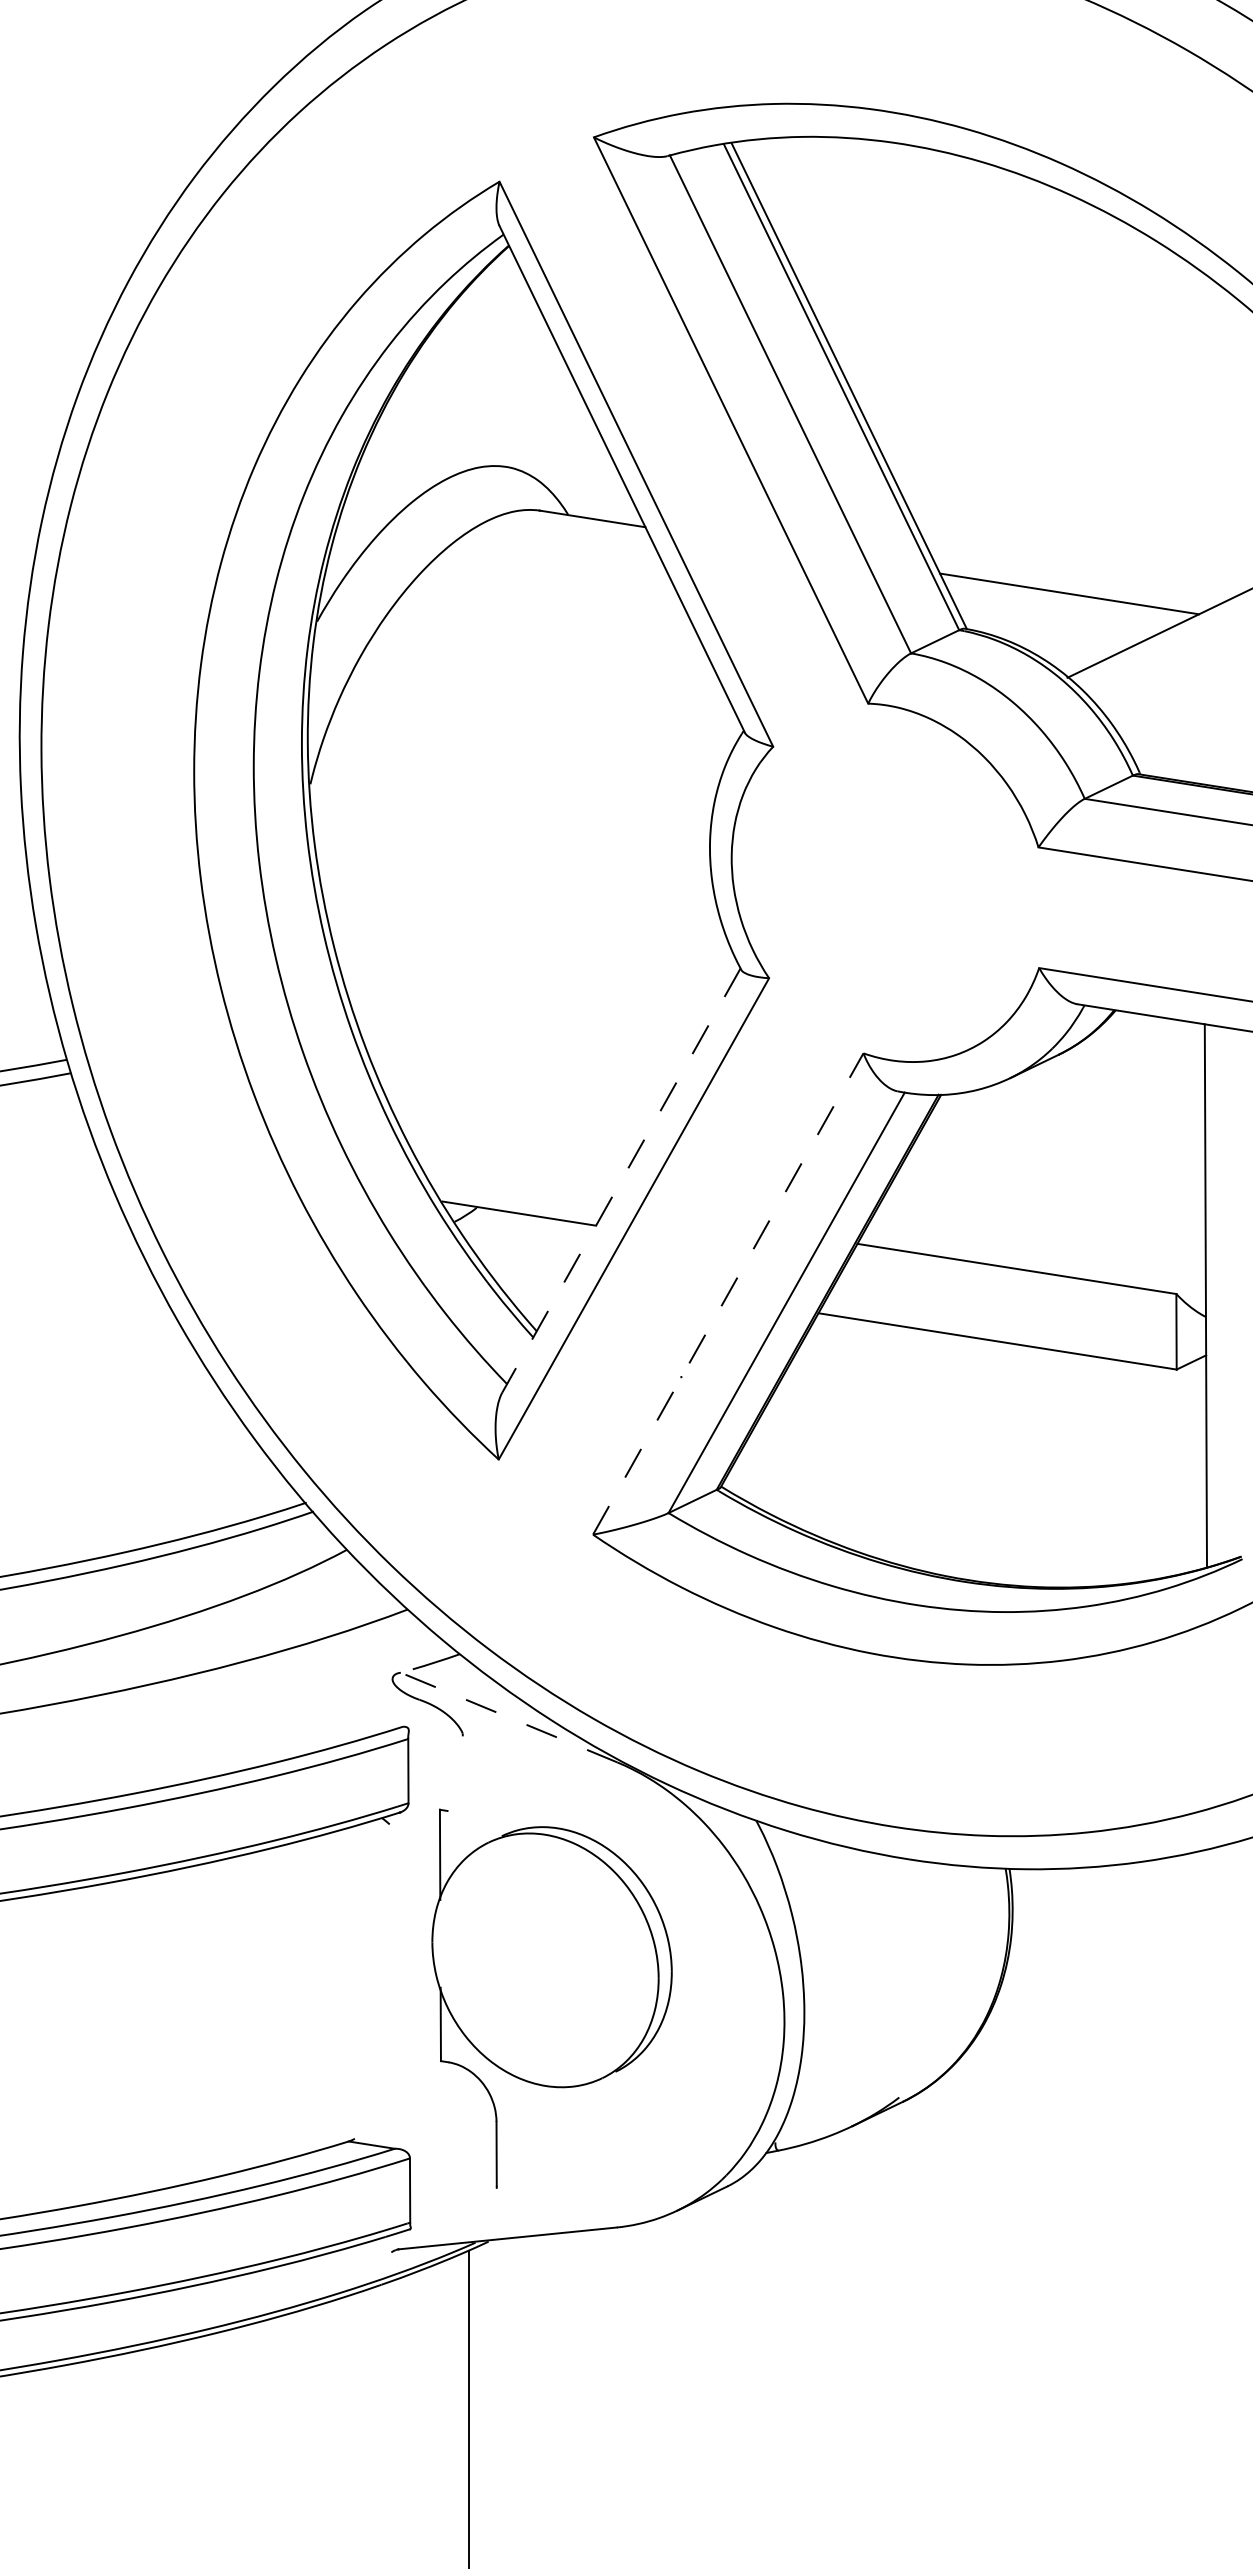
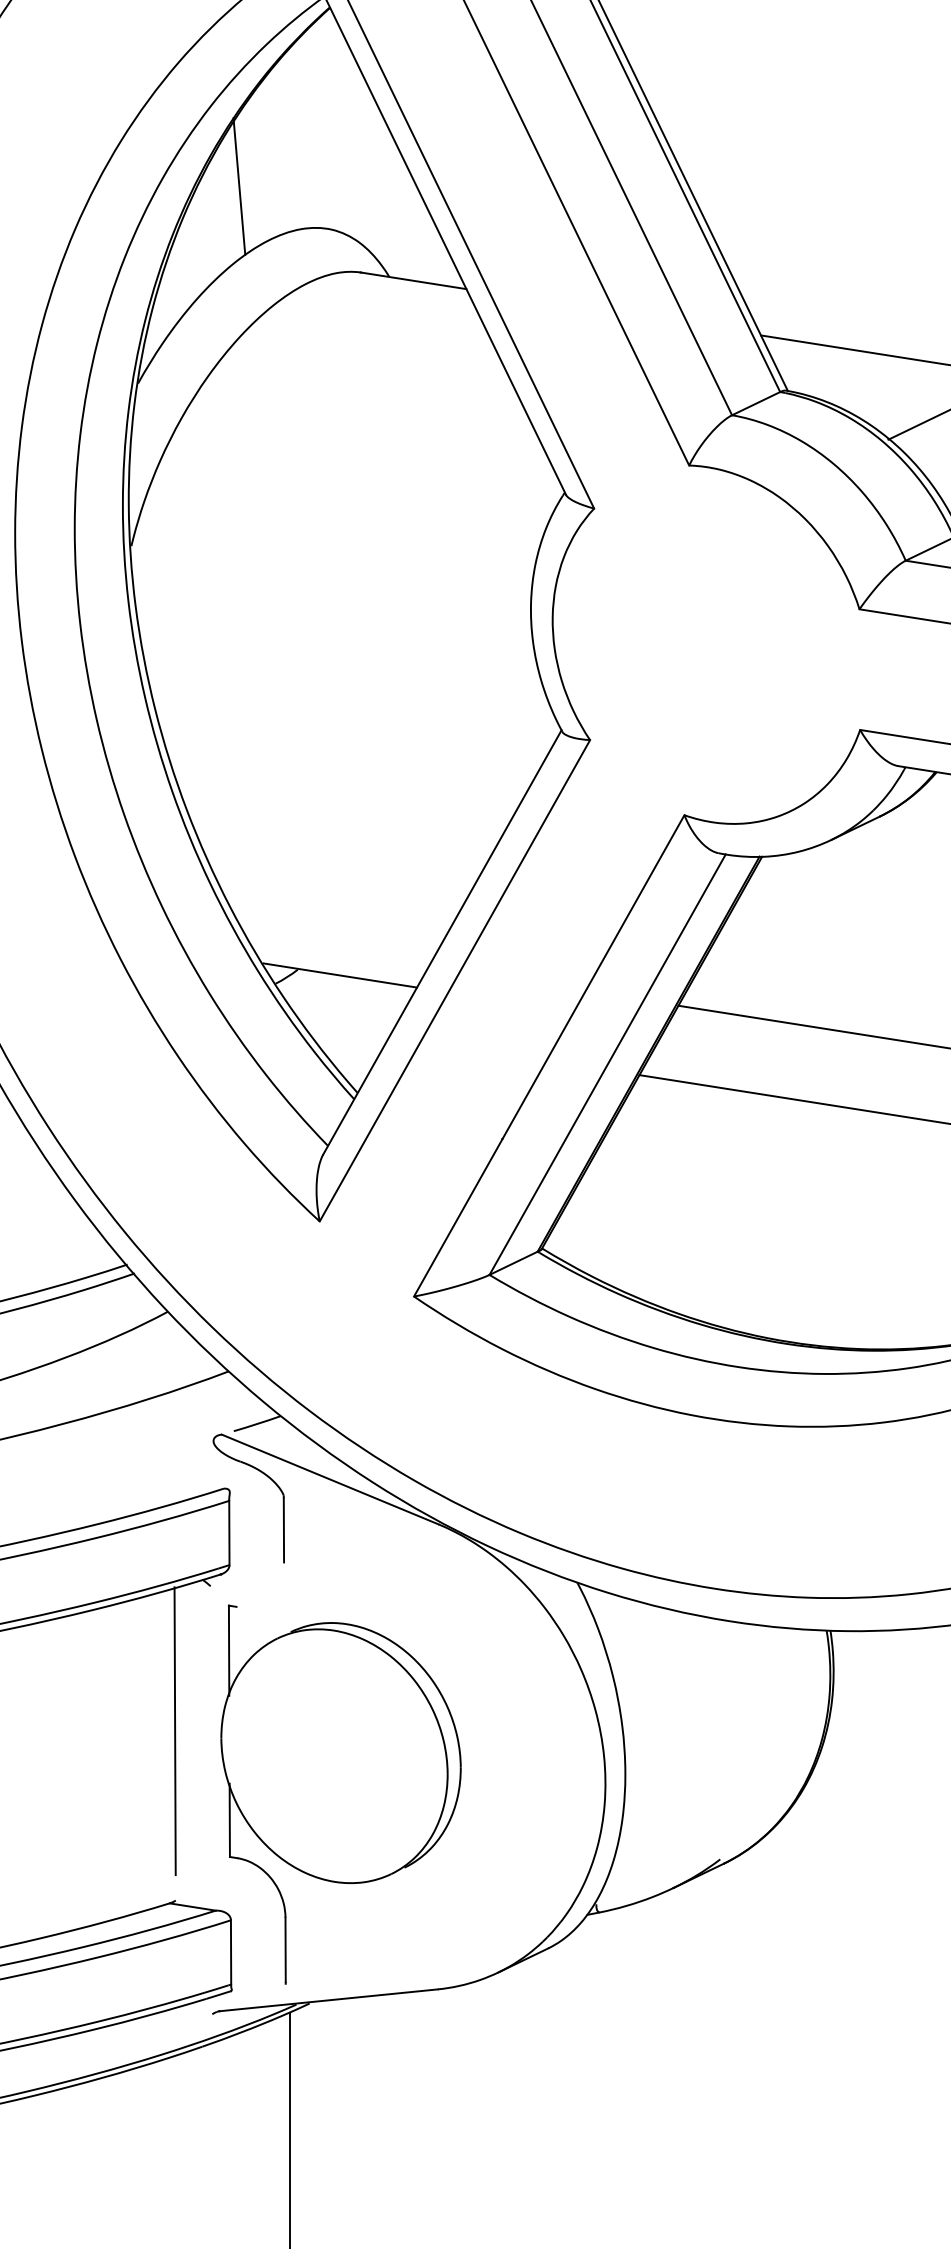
line: (418, 424) -> (239, 186), added
line: (621, 1180) -> (442, 942), dashed -> solid
line: (728, 1293) -> (549, 1055), dashed -> solid
line: (508, 1717) -> (329, 1479), dashed -> solid
line: (462, 1768) -> (283, 1530), added
line: (353, 1969) -> (174, 1731), added
part: (551, 1998) -> (340, 1794), moved

